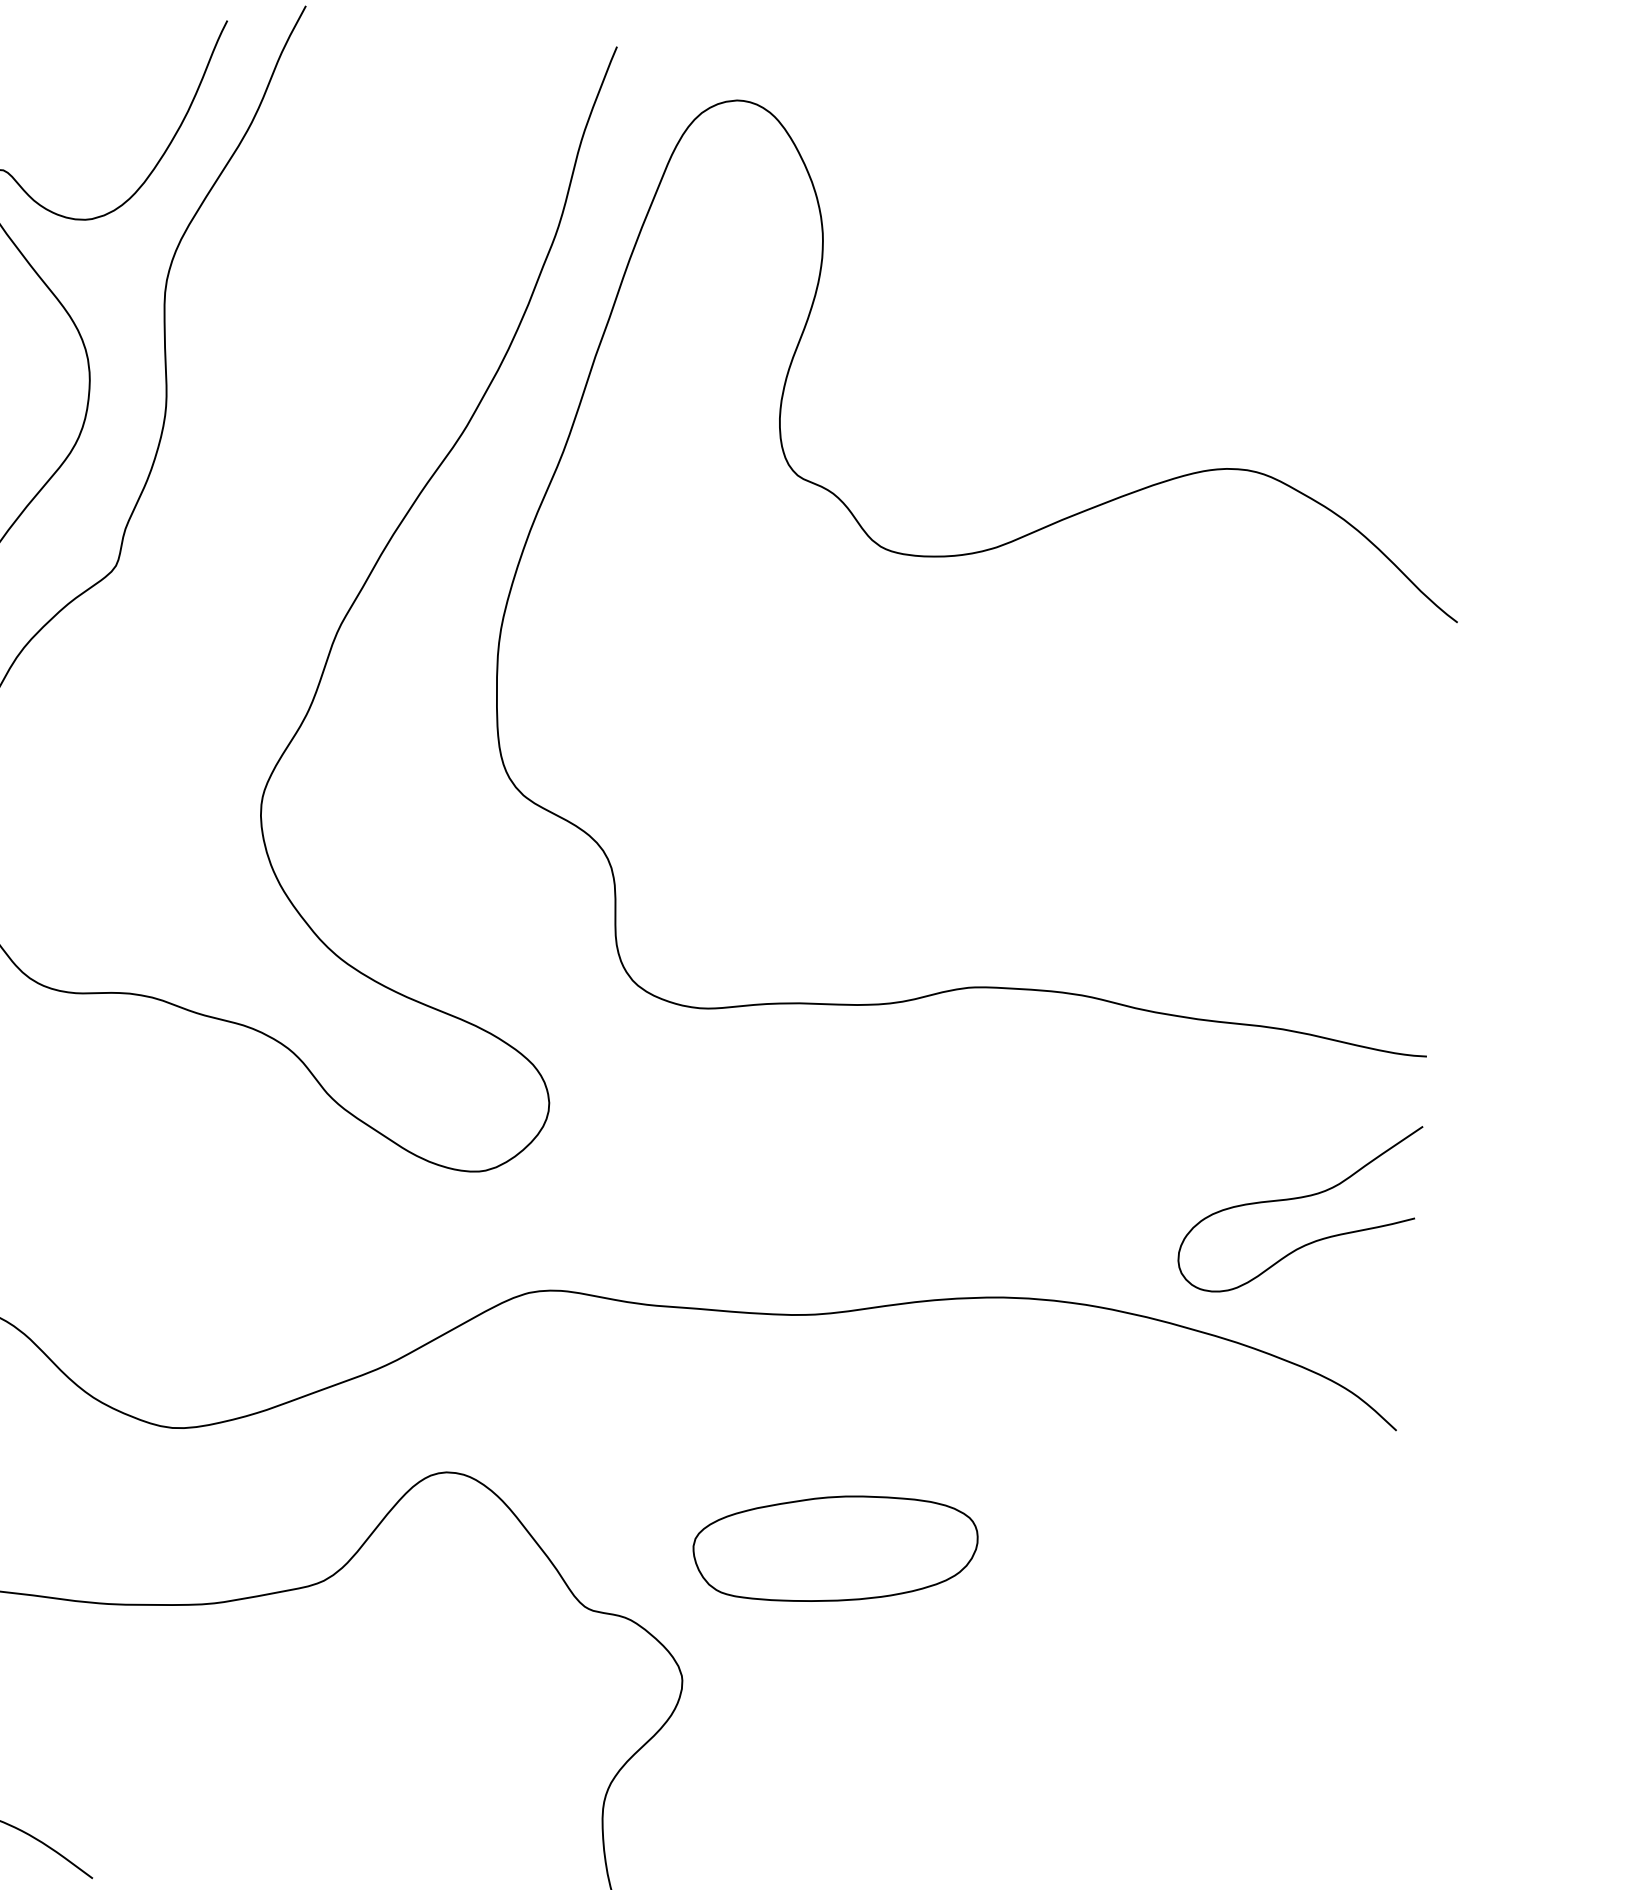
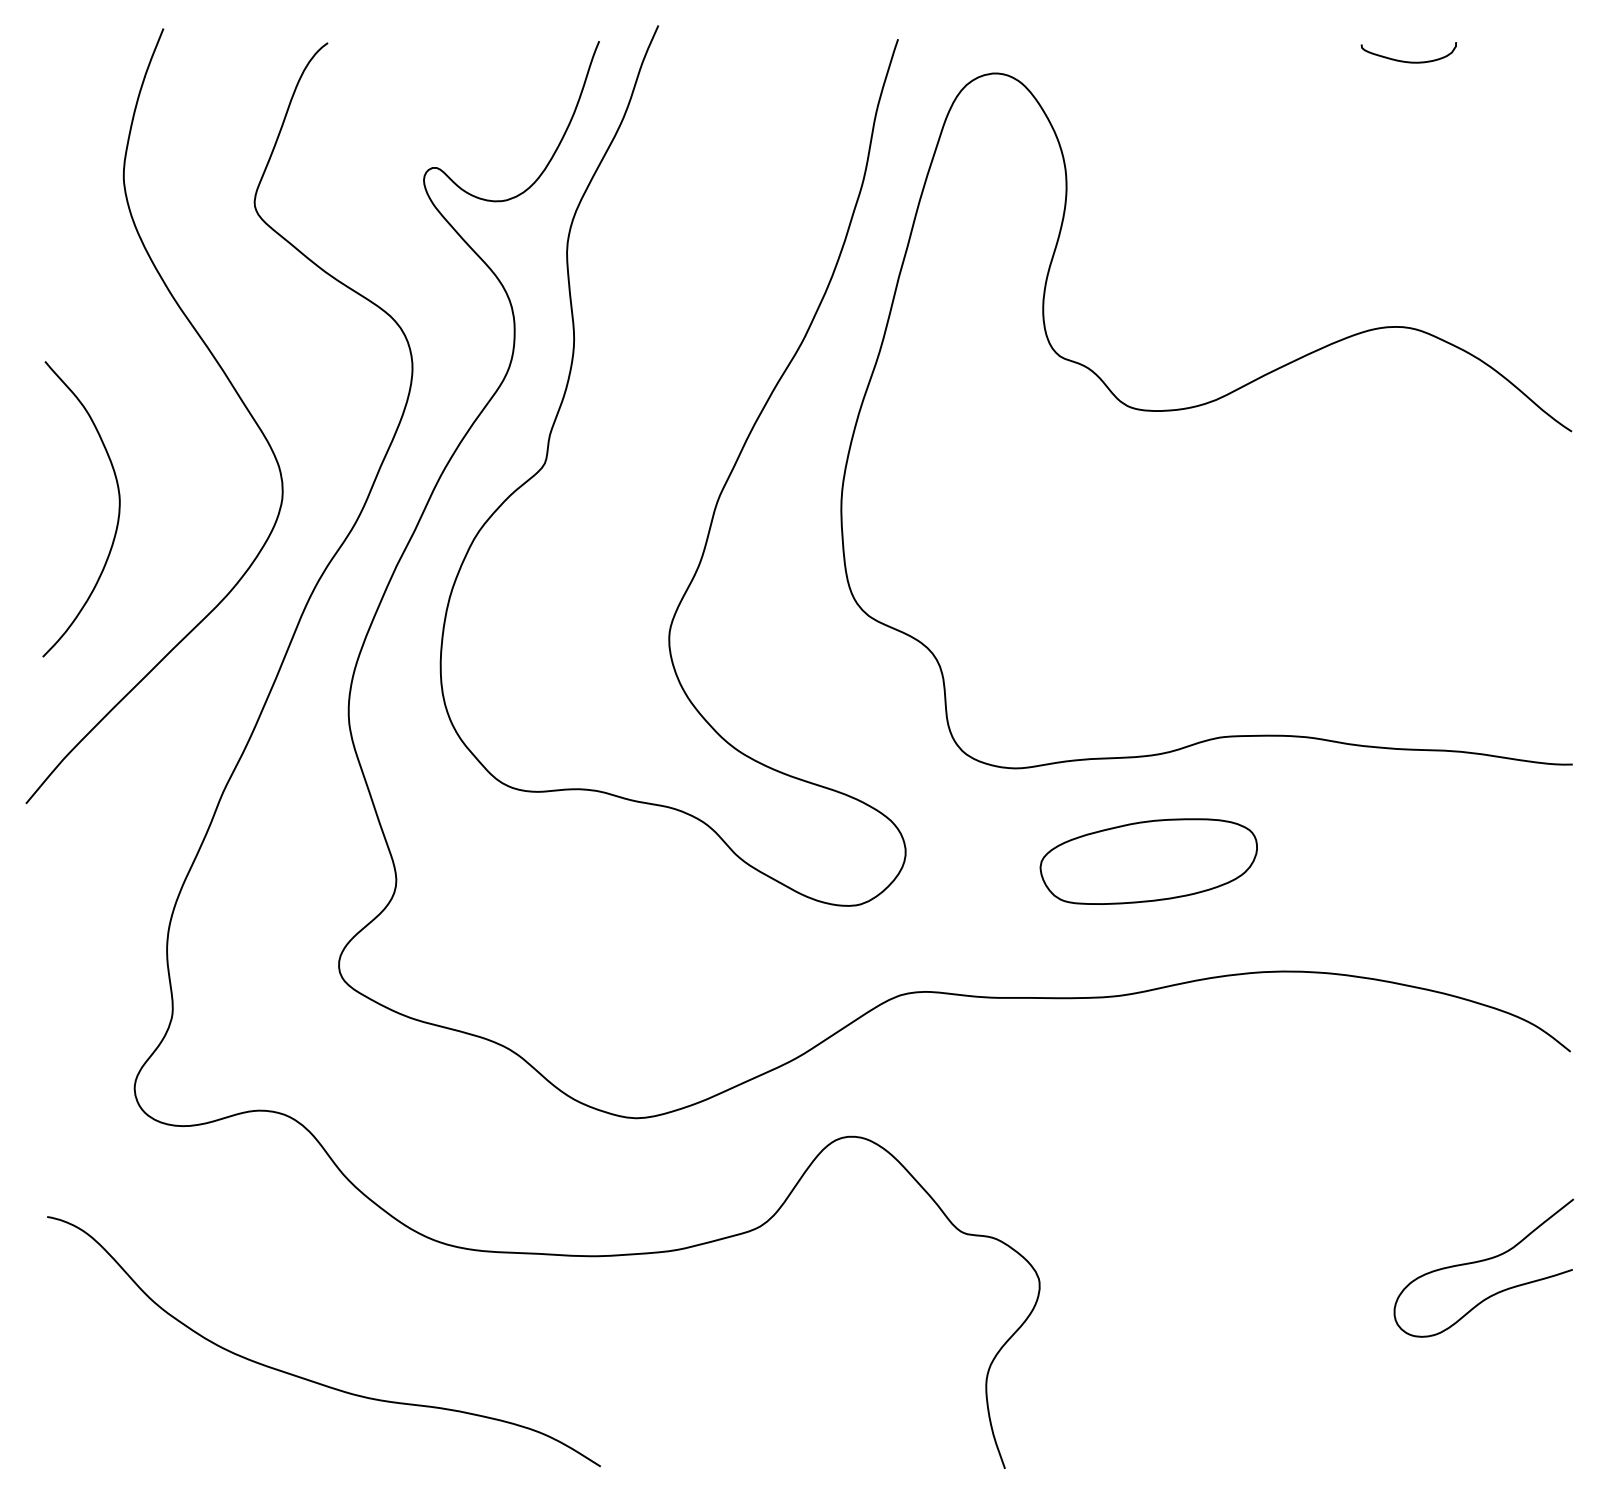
curve: (1280, 124) -> (1408, 61), added
curve: (1299, 1199) -> (1483, 1261), moved
part: (834, 1548) -> (1148, 861), moved

